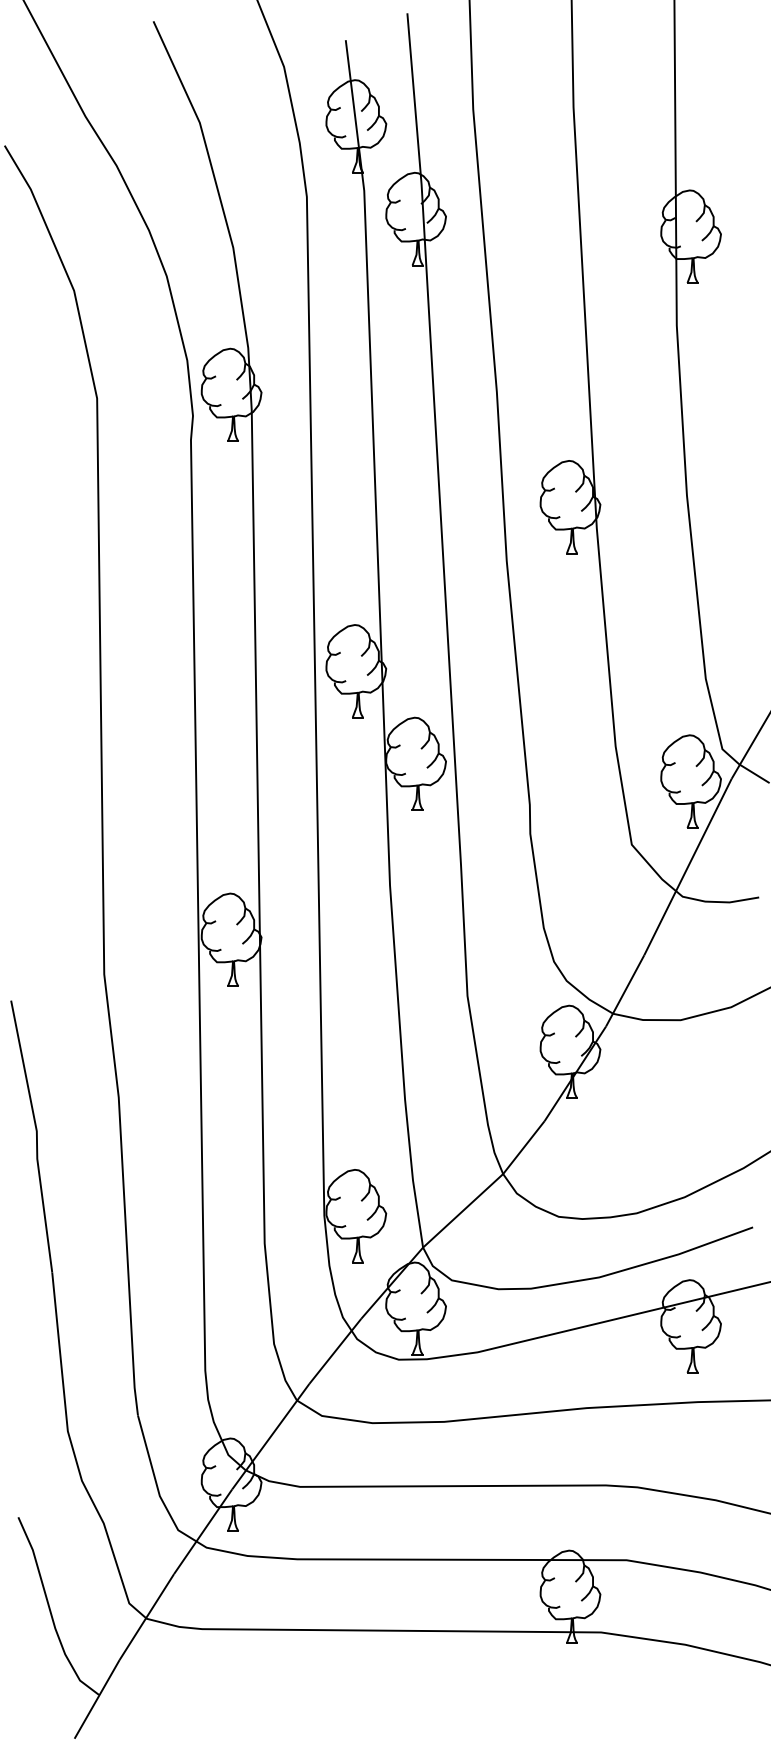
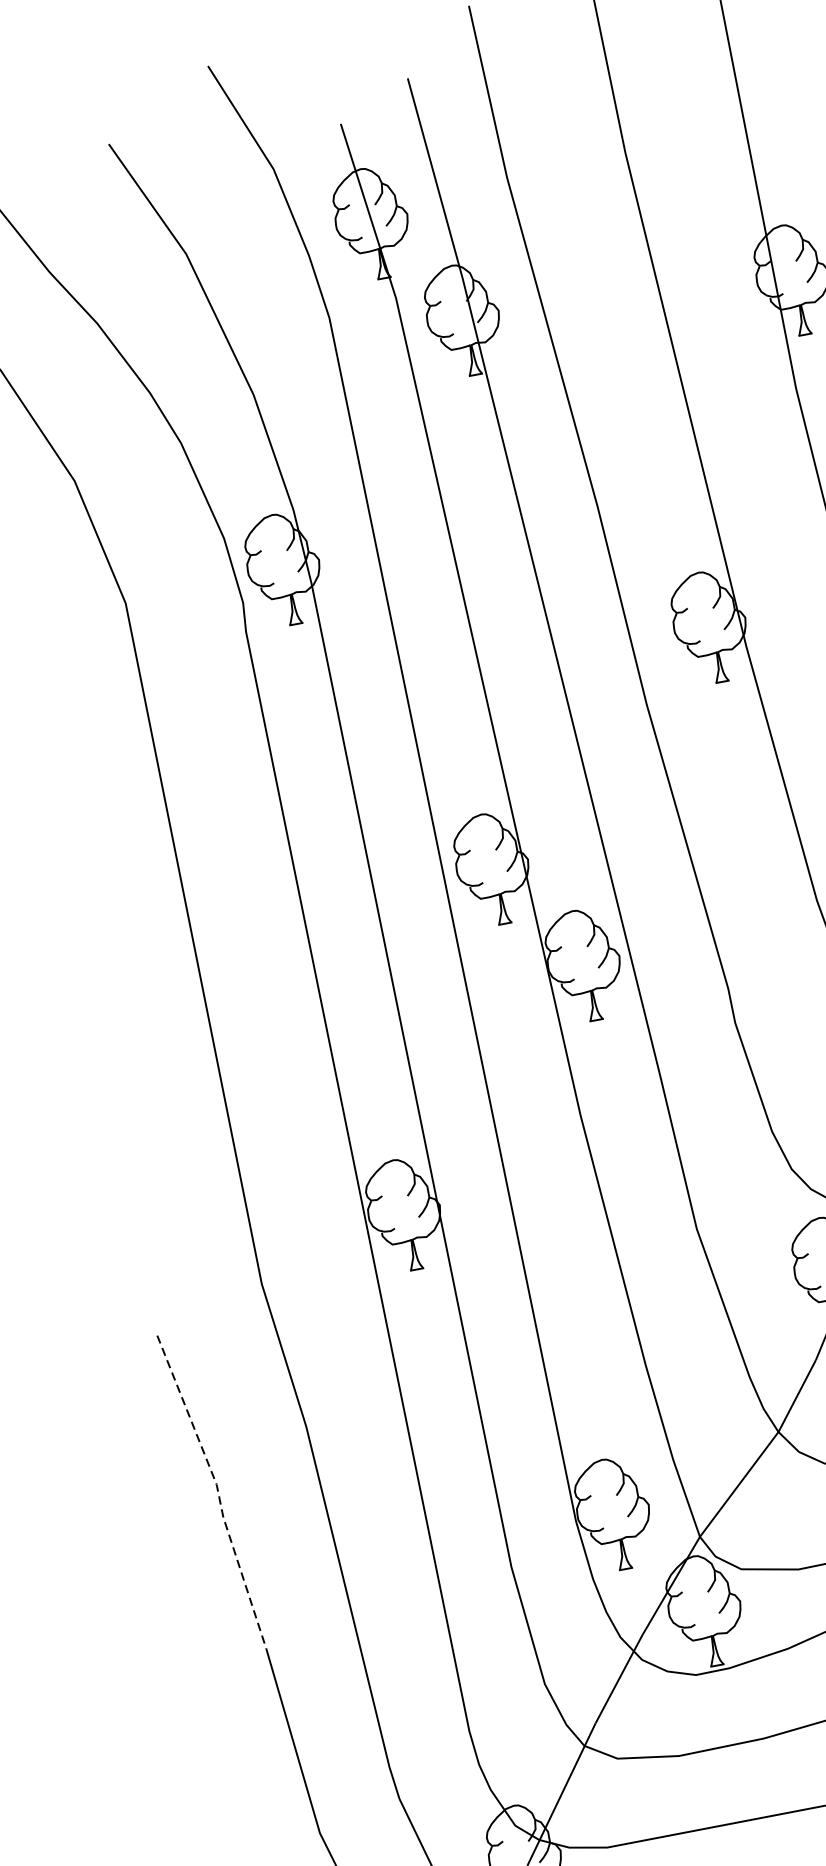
line: (36, 1136) -> (217, 1490), solid -> dashed

